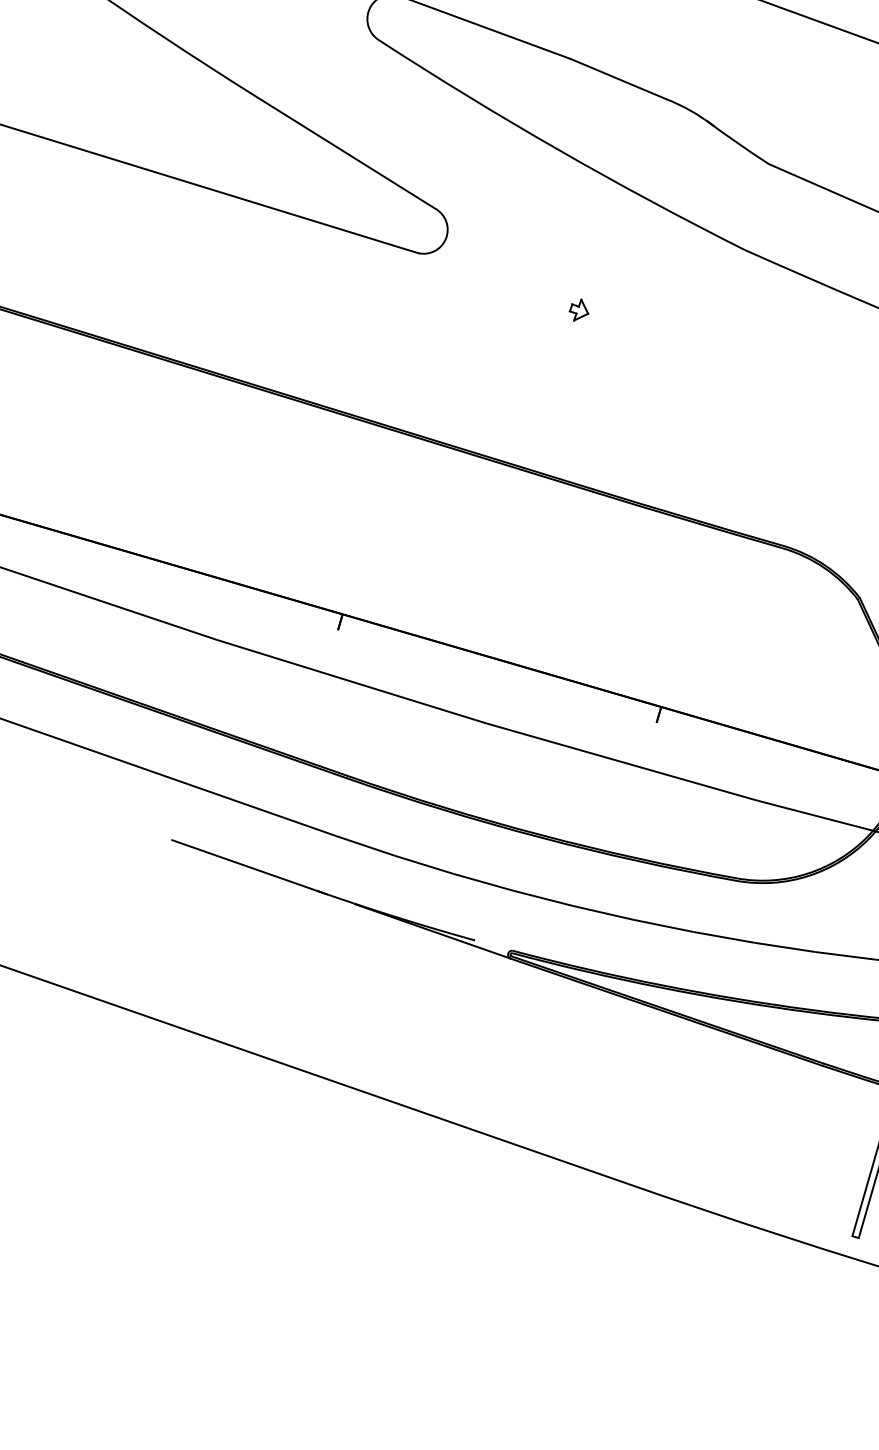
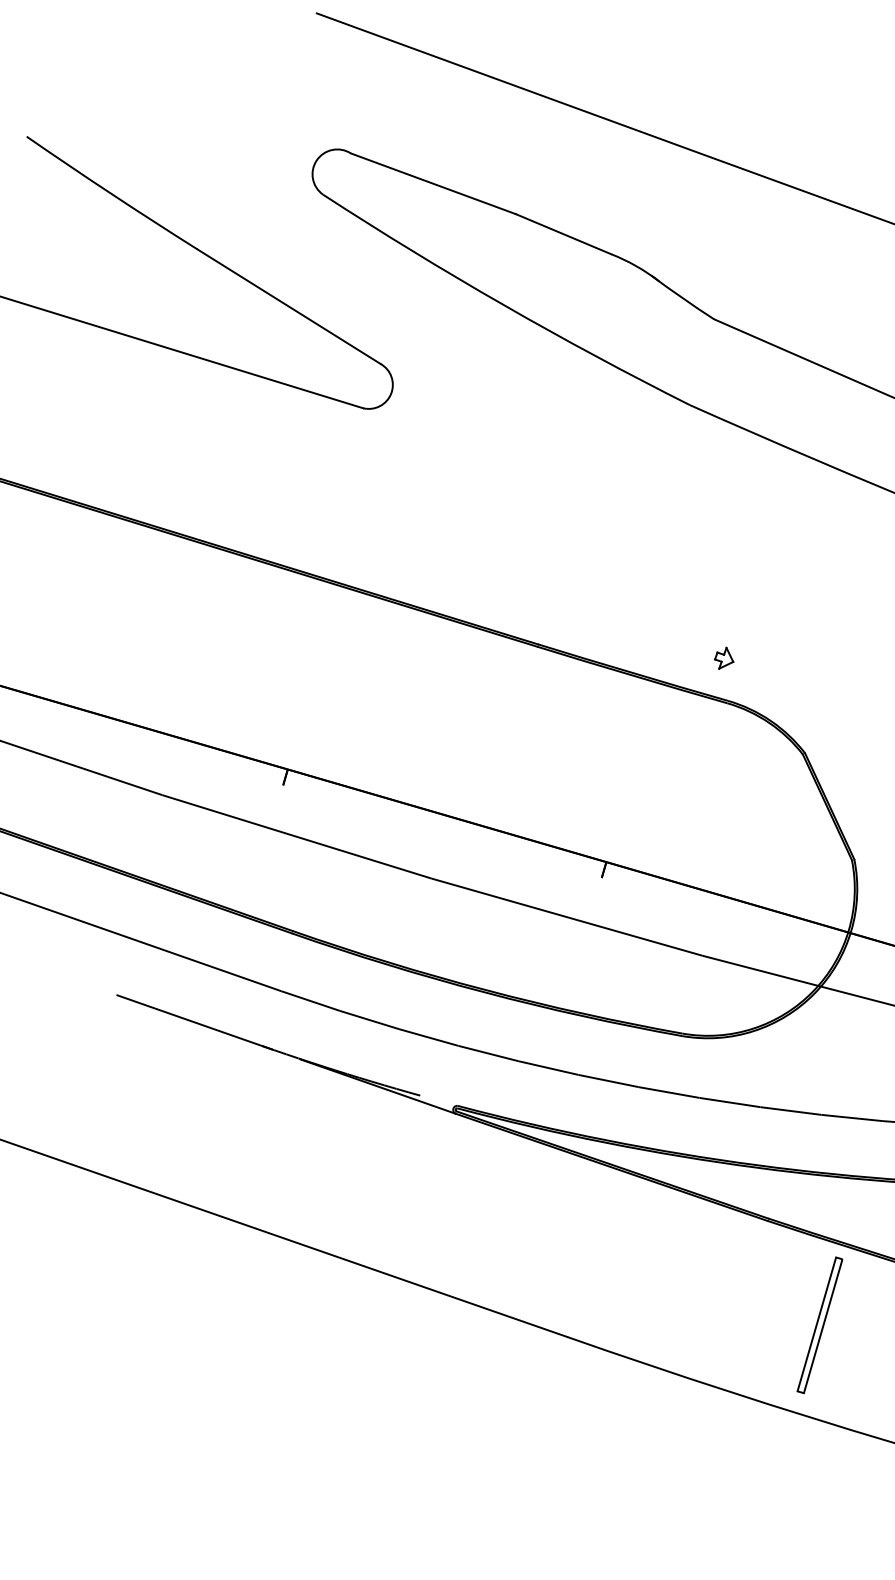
part: (579, 309) -> (724, 657), moved

